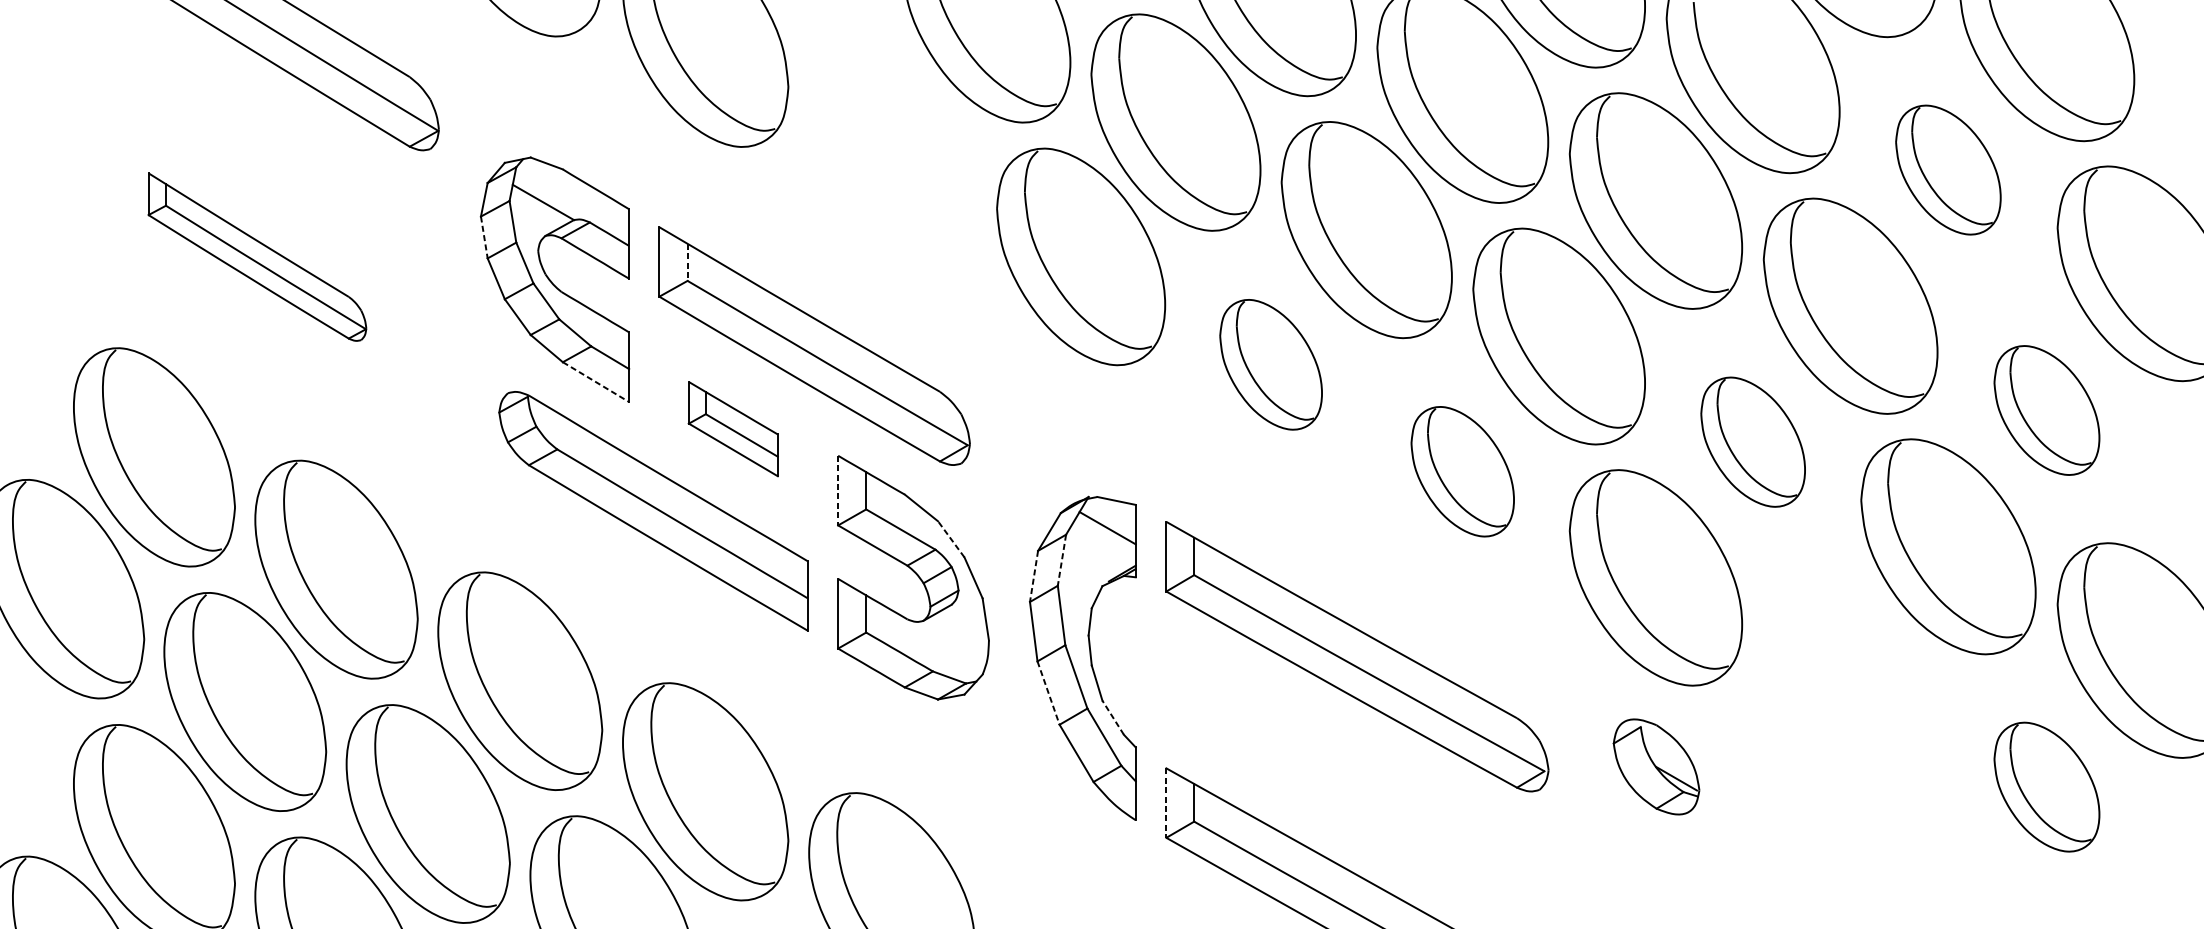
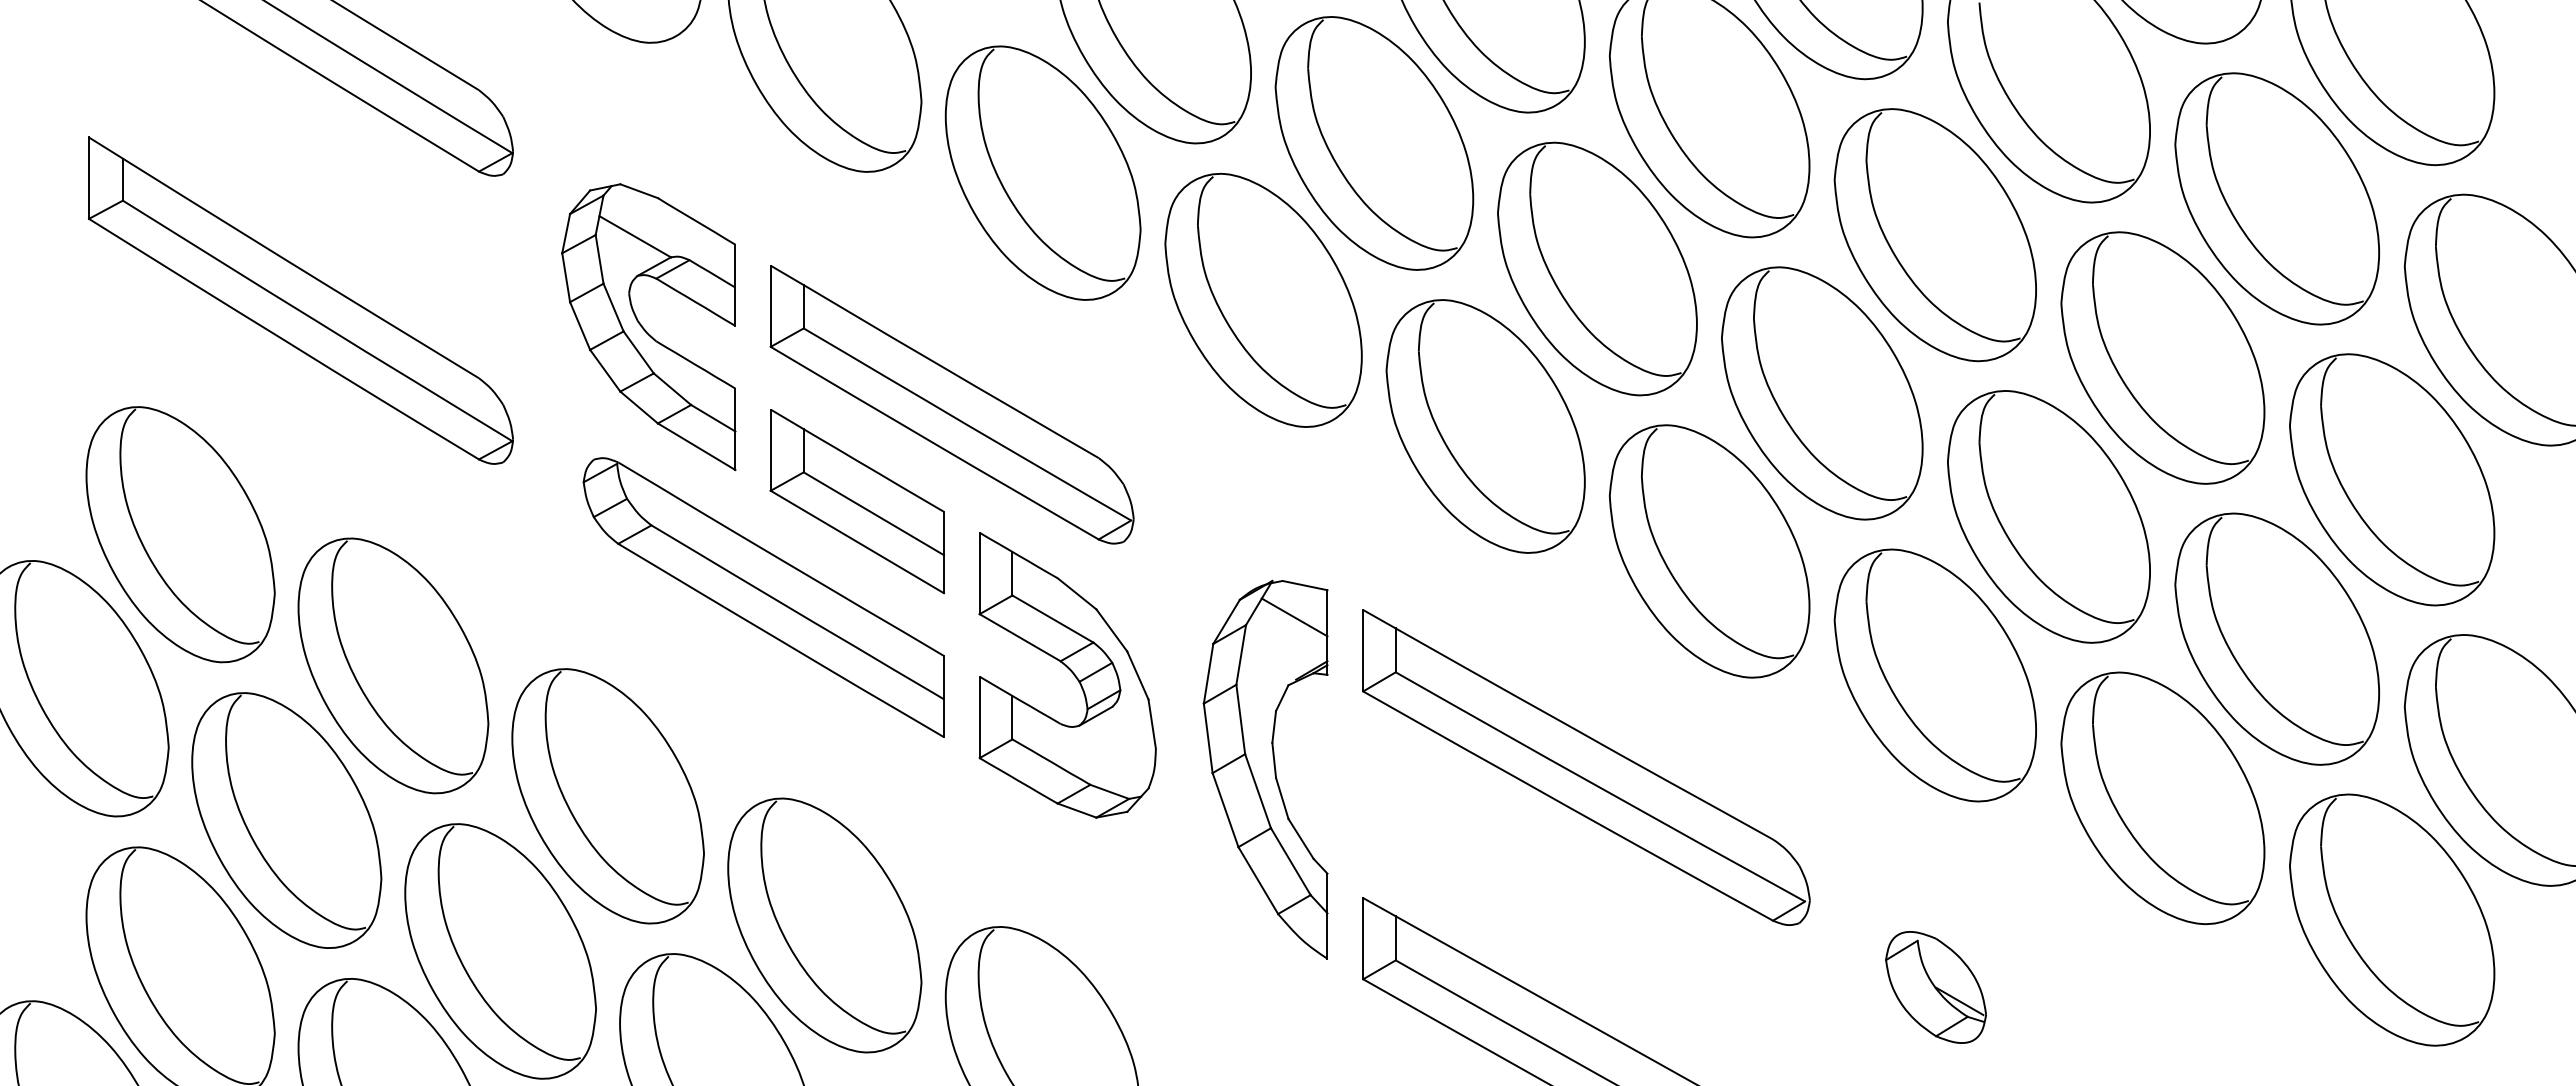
part: (891, 147) -> (1042, 172), added
part: (1947, 169) -> (2276, 198), size x1.67
line: (484, 237) -> (566, 277), dashed -> solid
part: (256, 256) -> (300, 300), size x1.67
line: (687, 262) -> (803, 306), dashed -> solid
part: (1271, 364) -> (1485, 426), size x1.67
line: (596, 382) -> (697, 447), dashed -> solid
part: (2047, 410) -> (2392, 479), size x1.67
part: (732, 428) -> (856, 501), size x1.67
part: (1752, 441) -> (2048, 516), size x1.67
part: (1462, 471) -> (1709, 551), size x1.67
line: (838, 490) -> (979, 573), dashed -> solid
line: (950, 539) -> (1111, 630), dashed -> solid
line: (1062, 560) -> (1241, 655), dashed -> solid
line: (1033, 577) -> (1208, 674), dashed -> solid
part: (1850, 683) -> (2162, 798), added
line: (1048, 693) -> (1225, 810), dashed -> solid
line: (1113, 717) -> (1301, 838), dashed -> solid
part: (1656, 766) -> (1935, 987), moved
part: (2047, 786) -> (2392, 919), size x1.67
line: (1166, 802) -> (1363, 938), dashed -> solid

